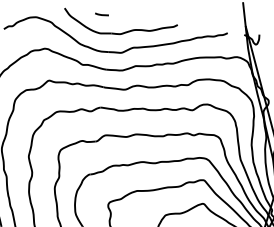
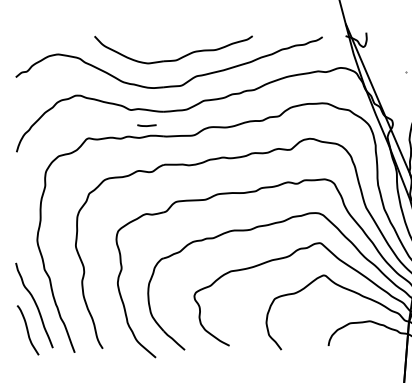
line: (101, 14) -> (146, 125), moved

